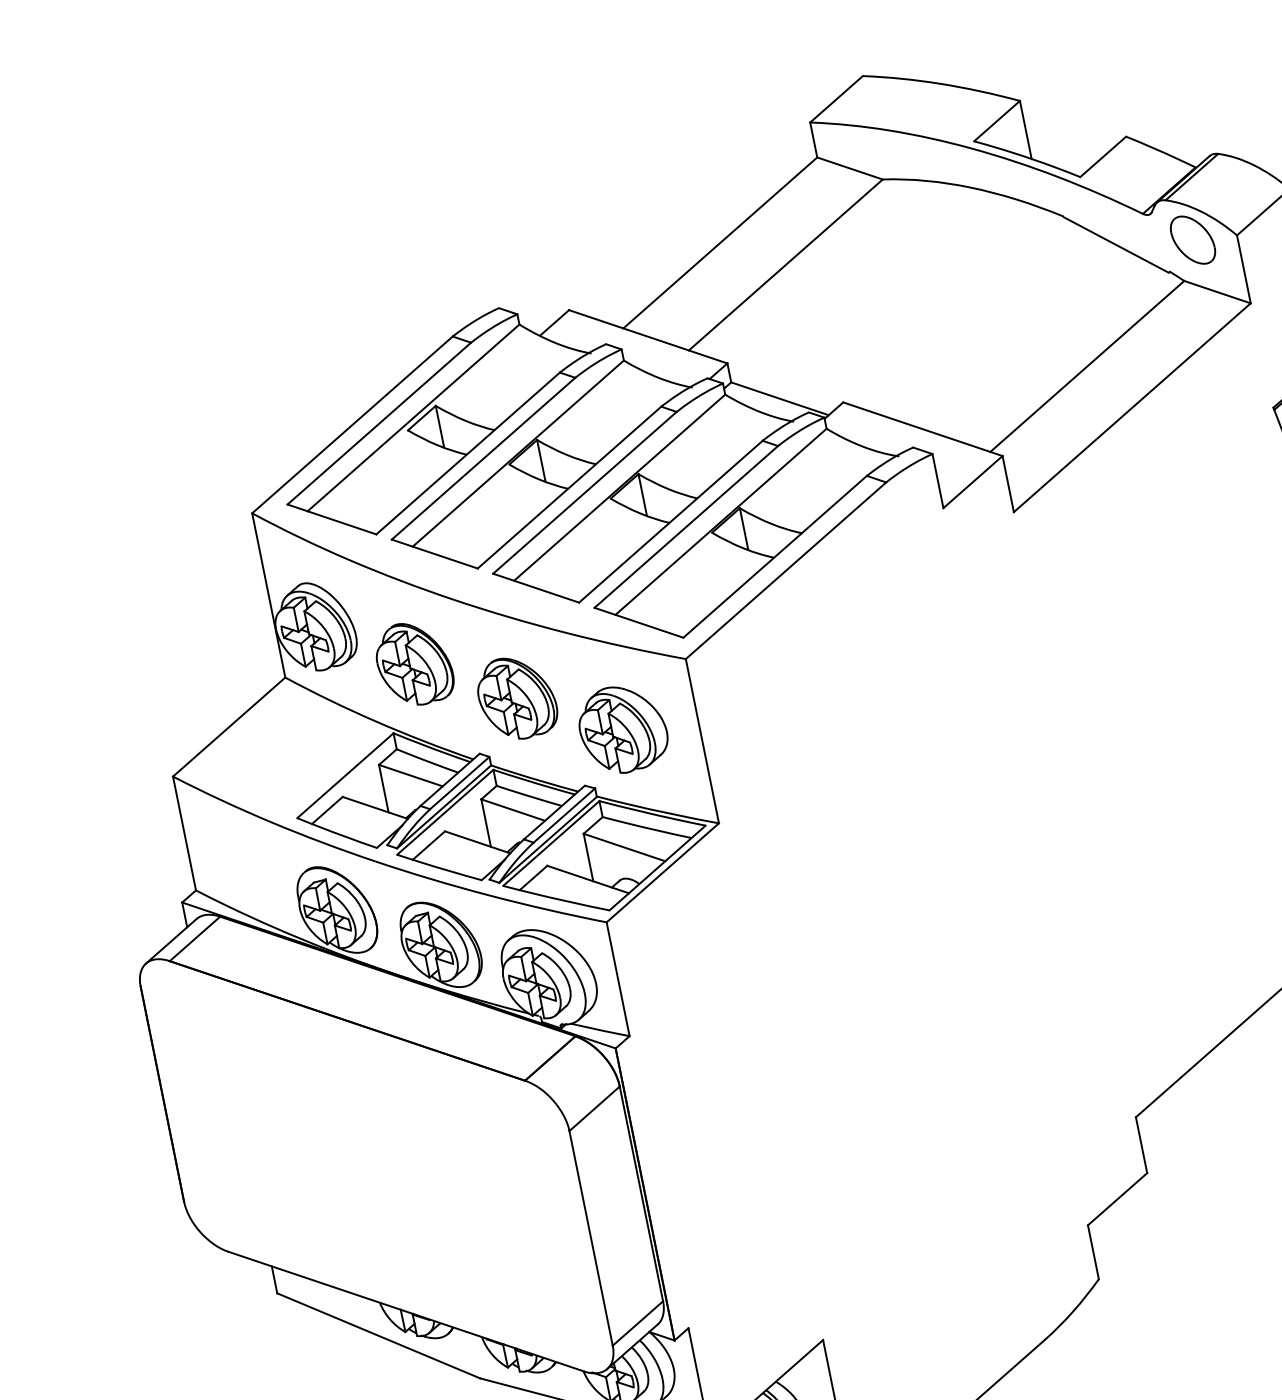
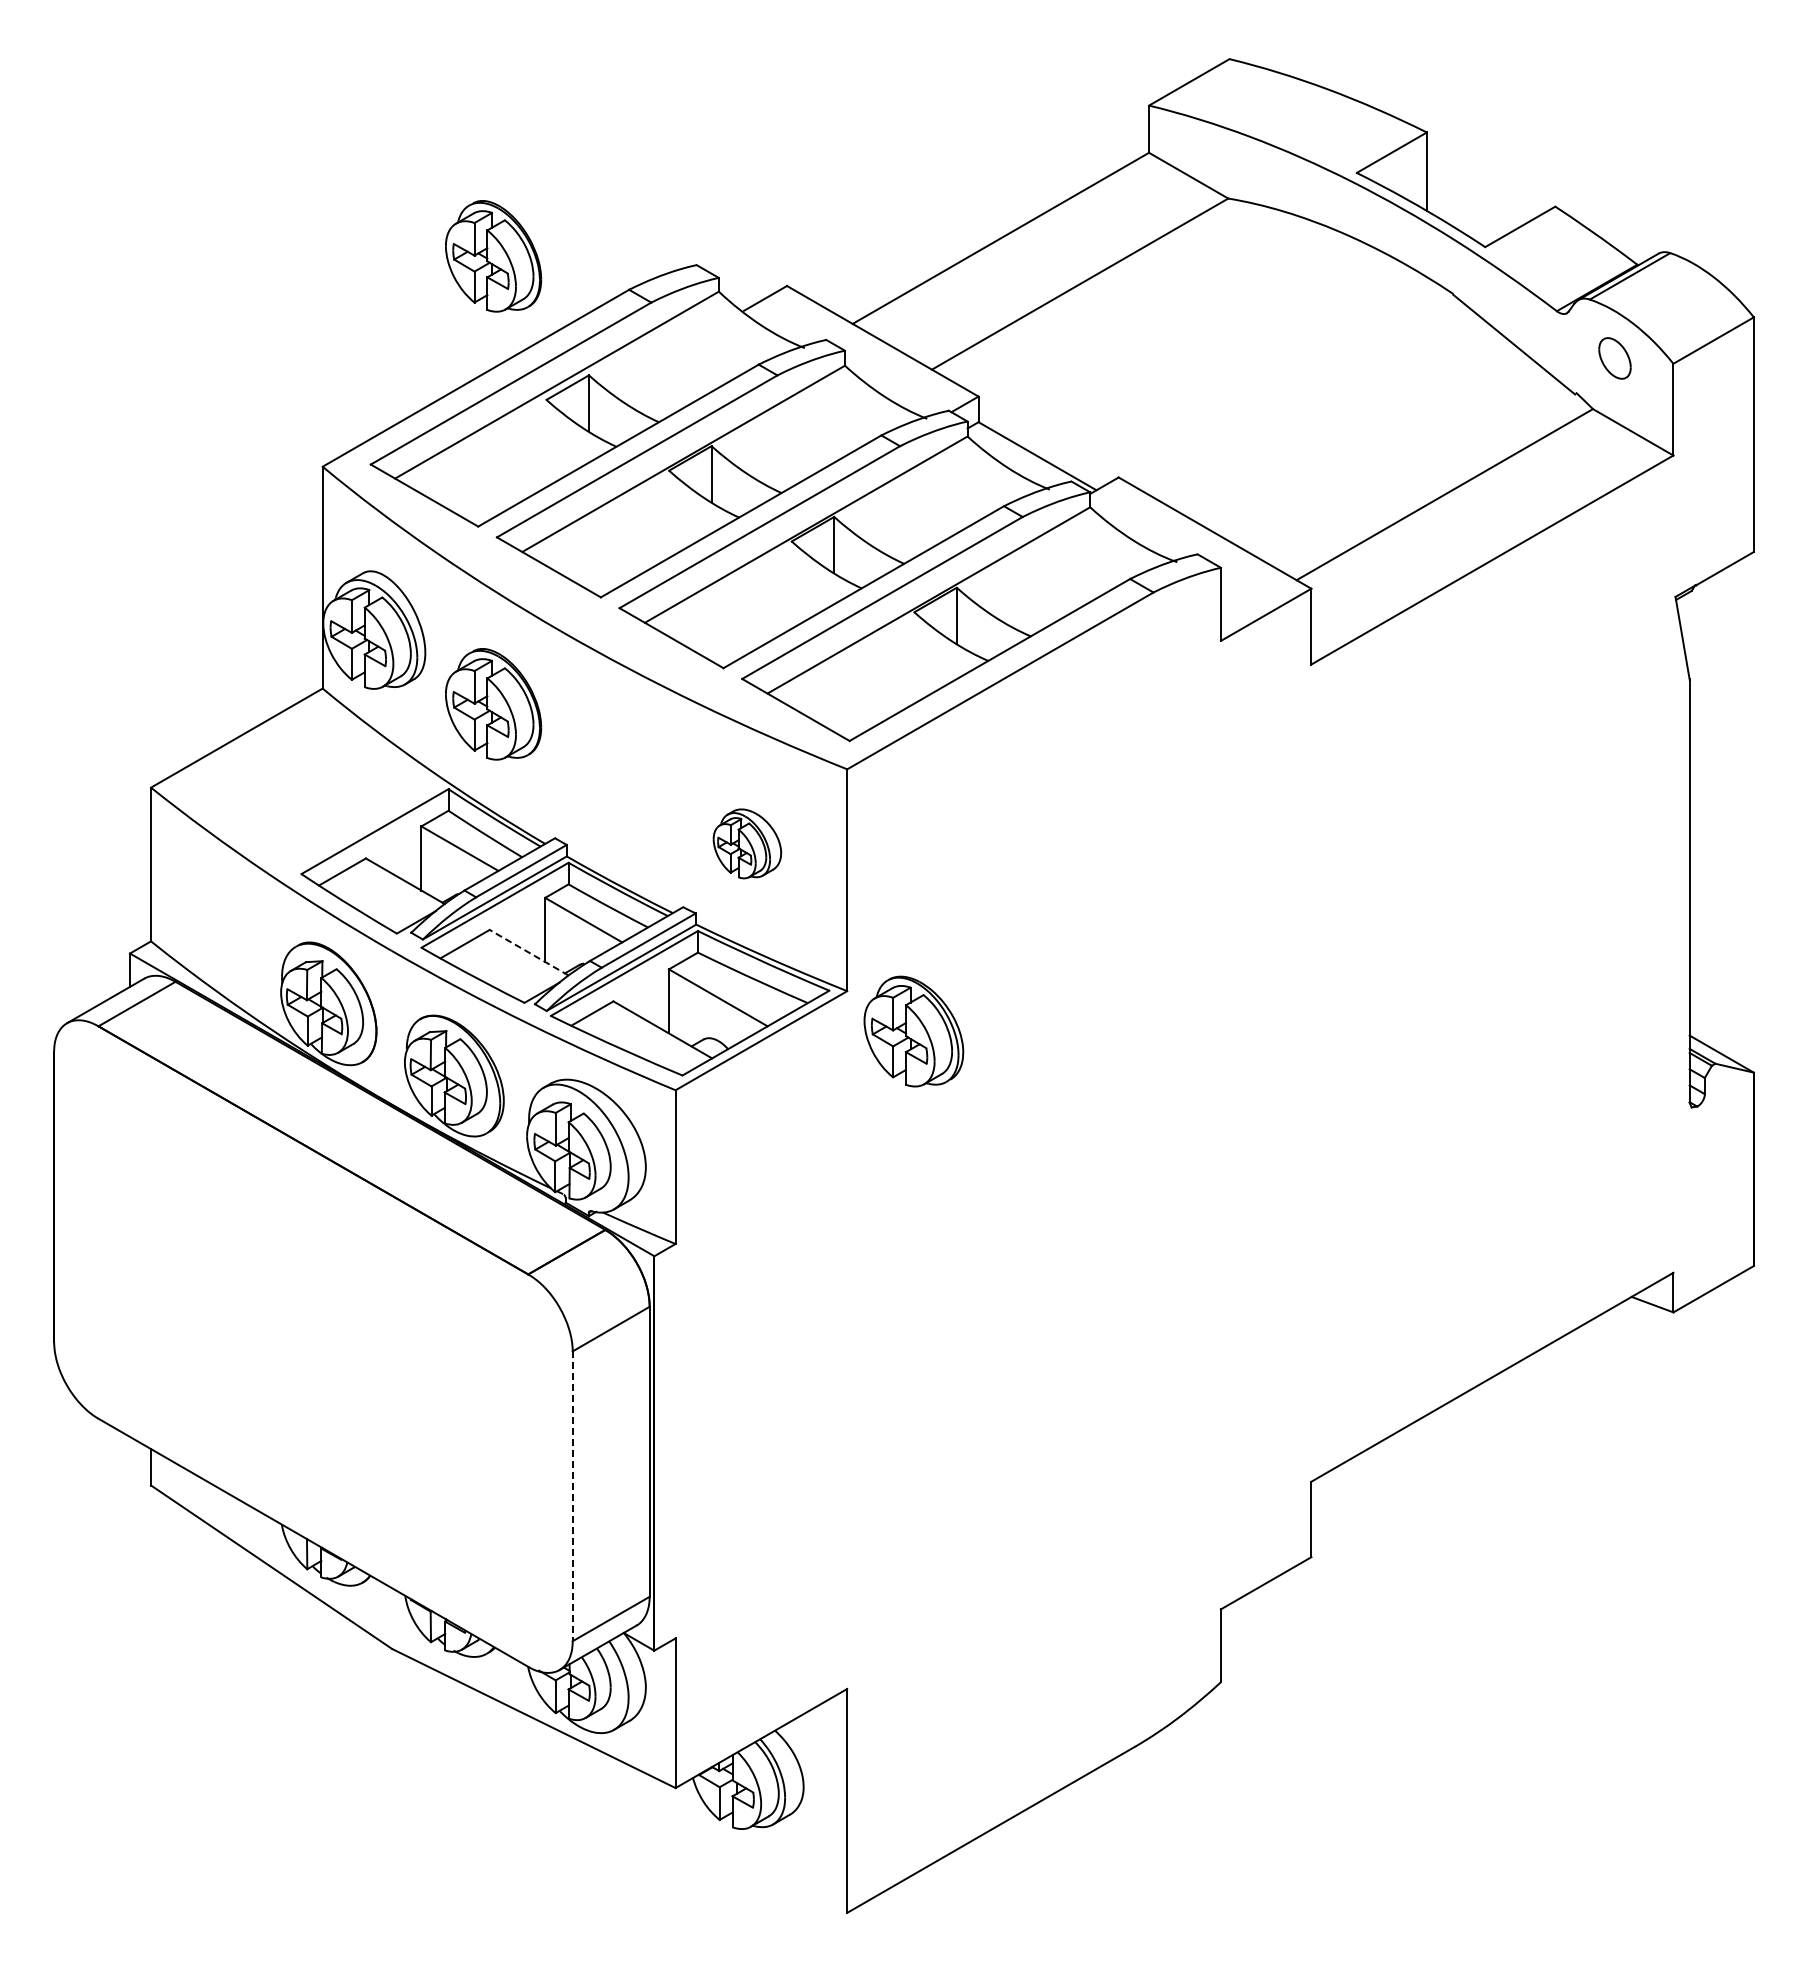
part: (1192, 240) -> (1614, 358), size x0.6
part: (347, 332) -> (493, 256), added
part: (516, 697) -> (913, 1031), moved
part: (623, 728) -> (747, 843), size x0.6
line: (477, 842) -> (529, 952), solid -> dashed
line: (590, 1238) -> (572, 1496), solid -> dashed

